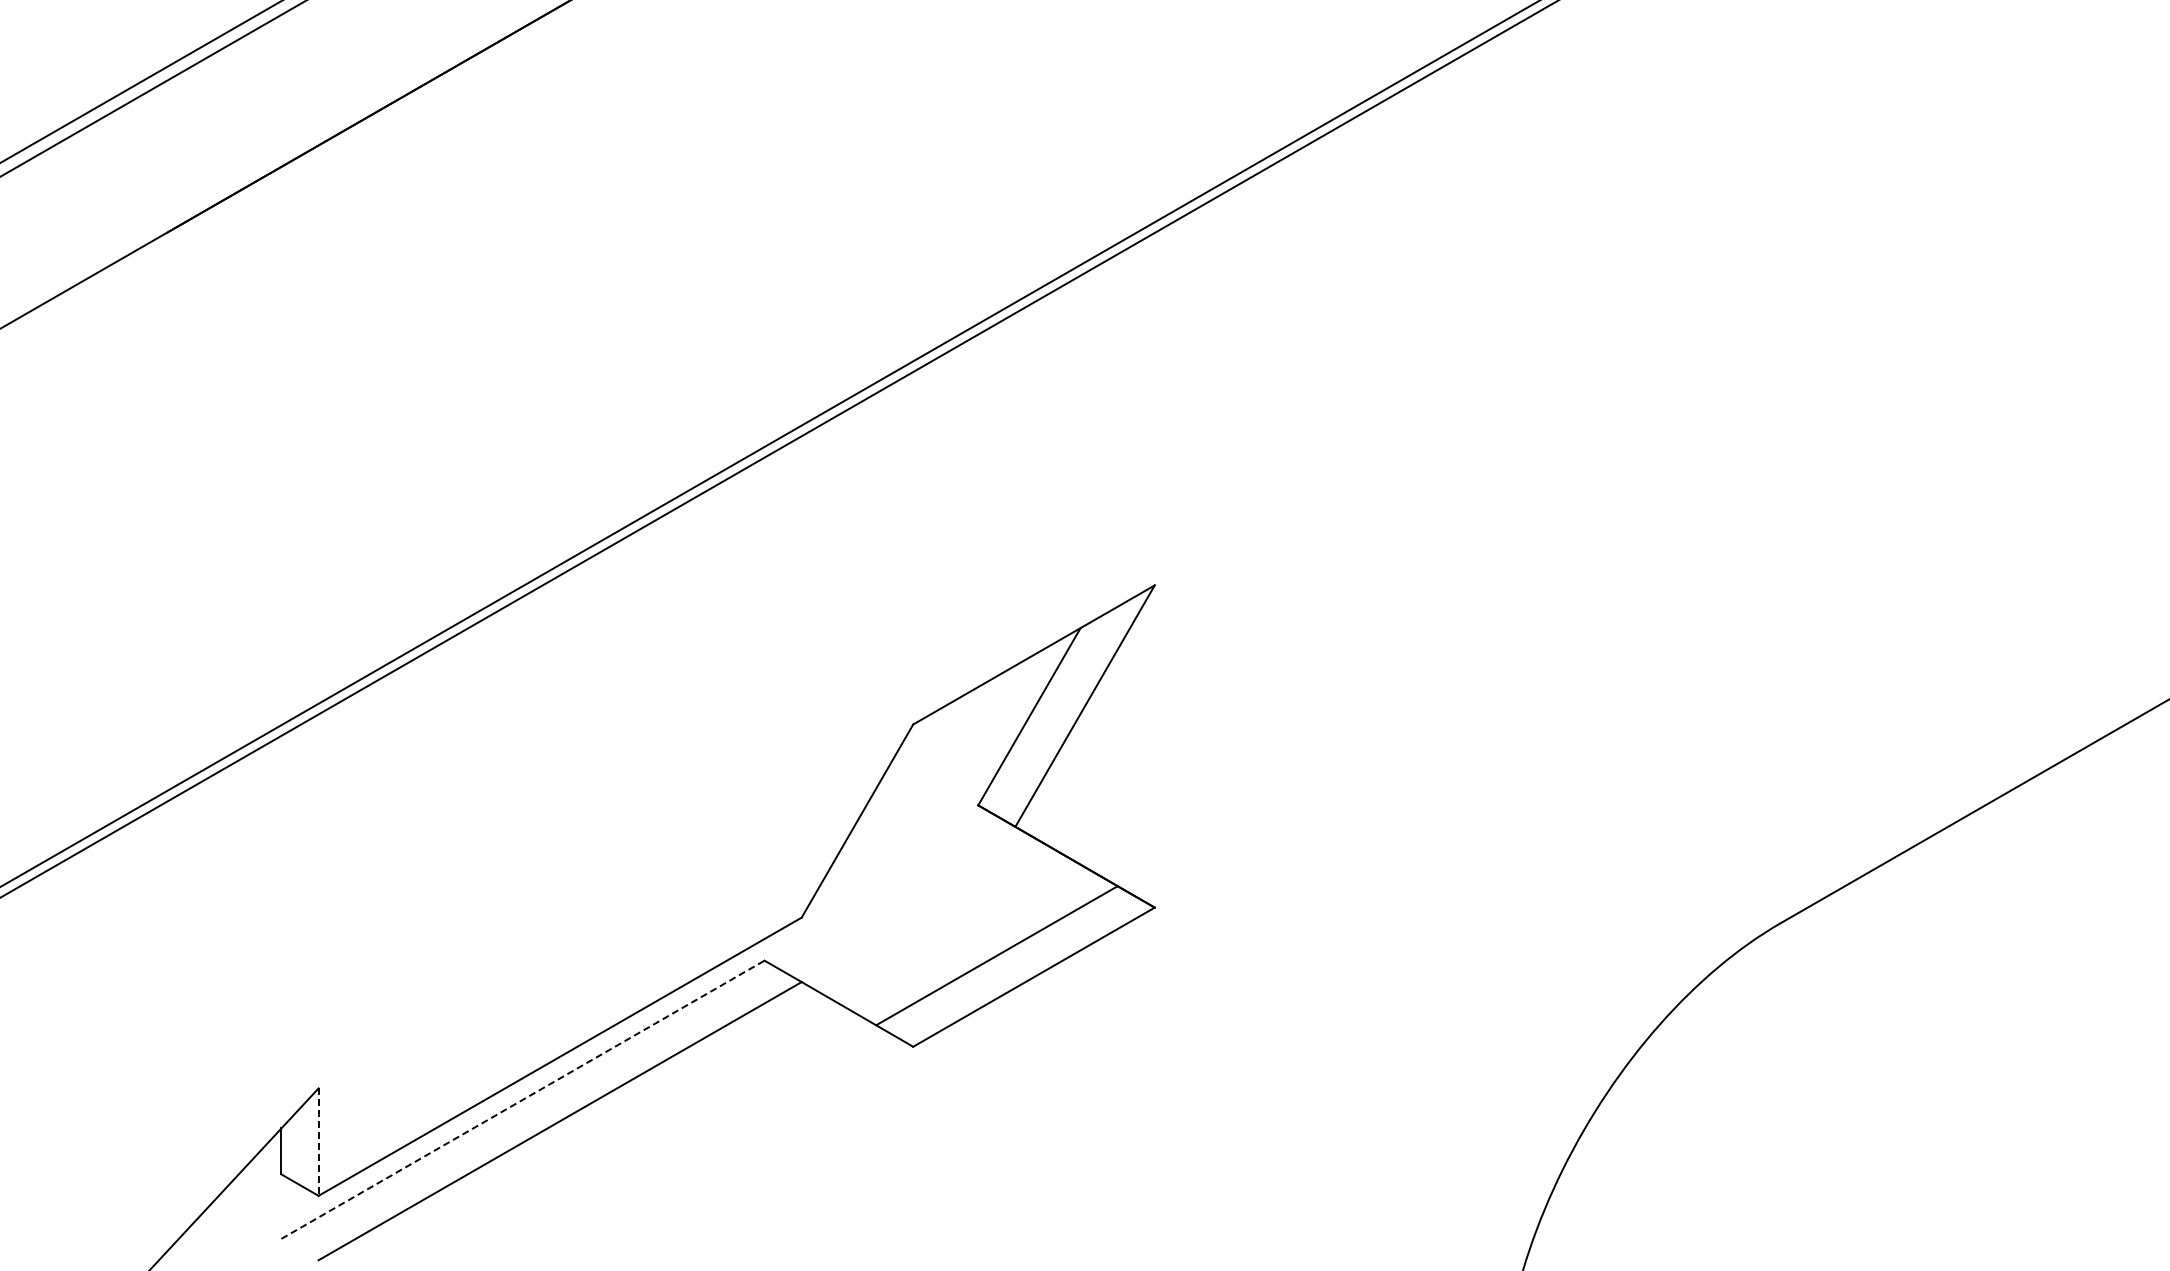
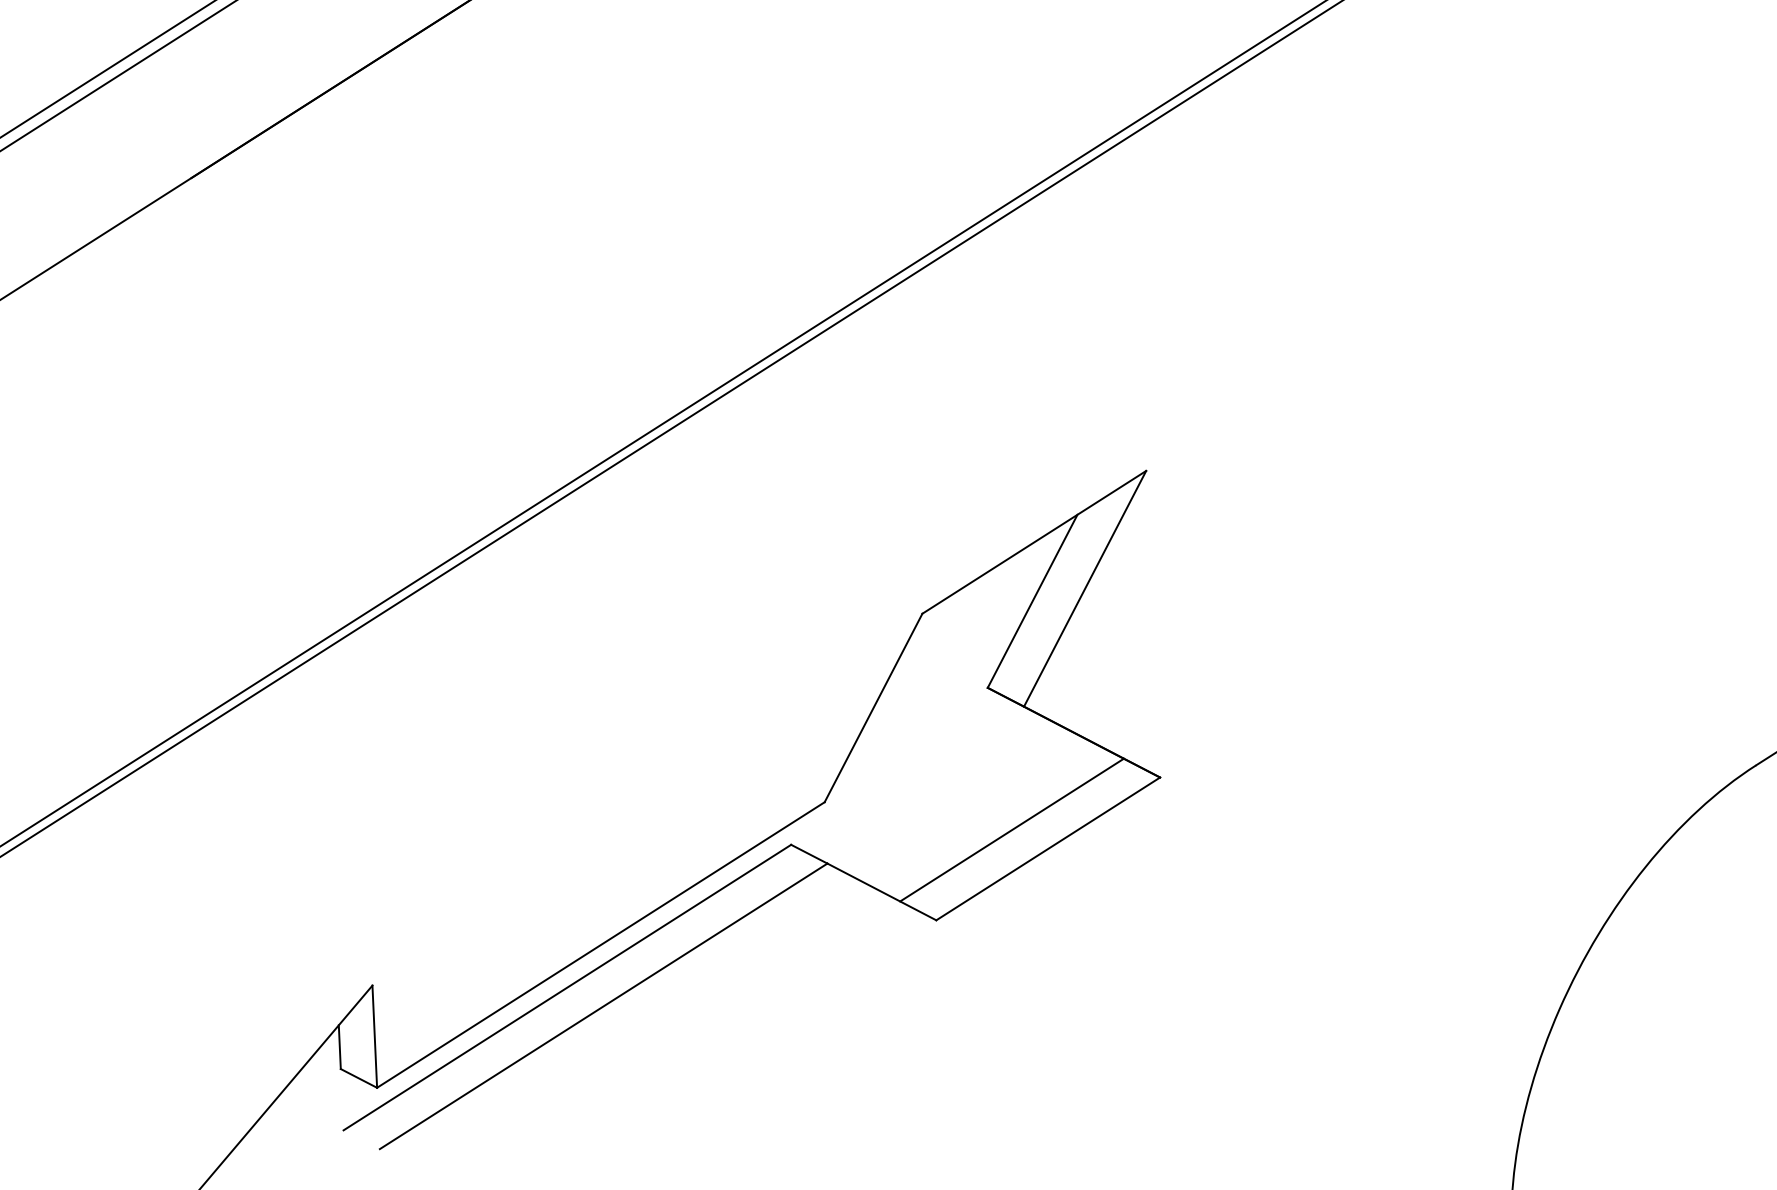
line: (522, 1099) -> (566, 987), dashed -> solid
line: (318, 1142) -> (374, 1037), dashed -> solid

